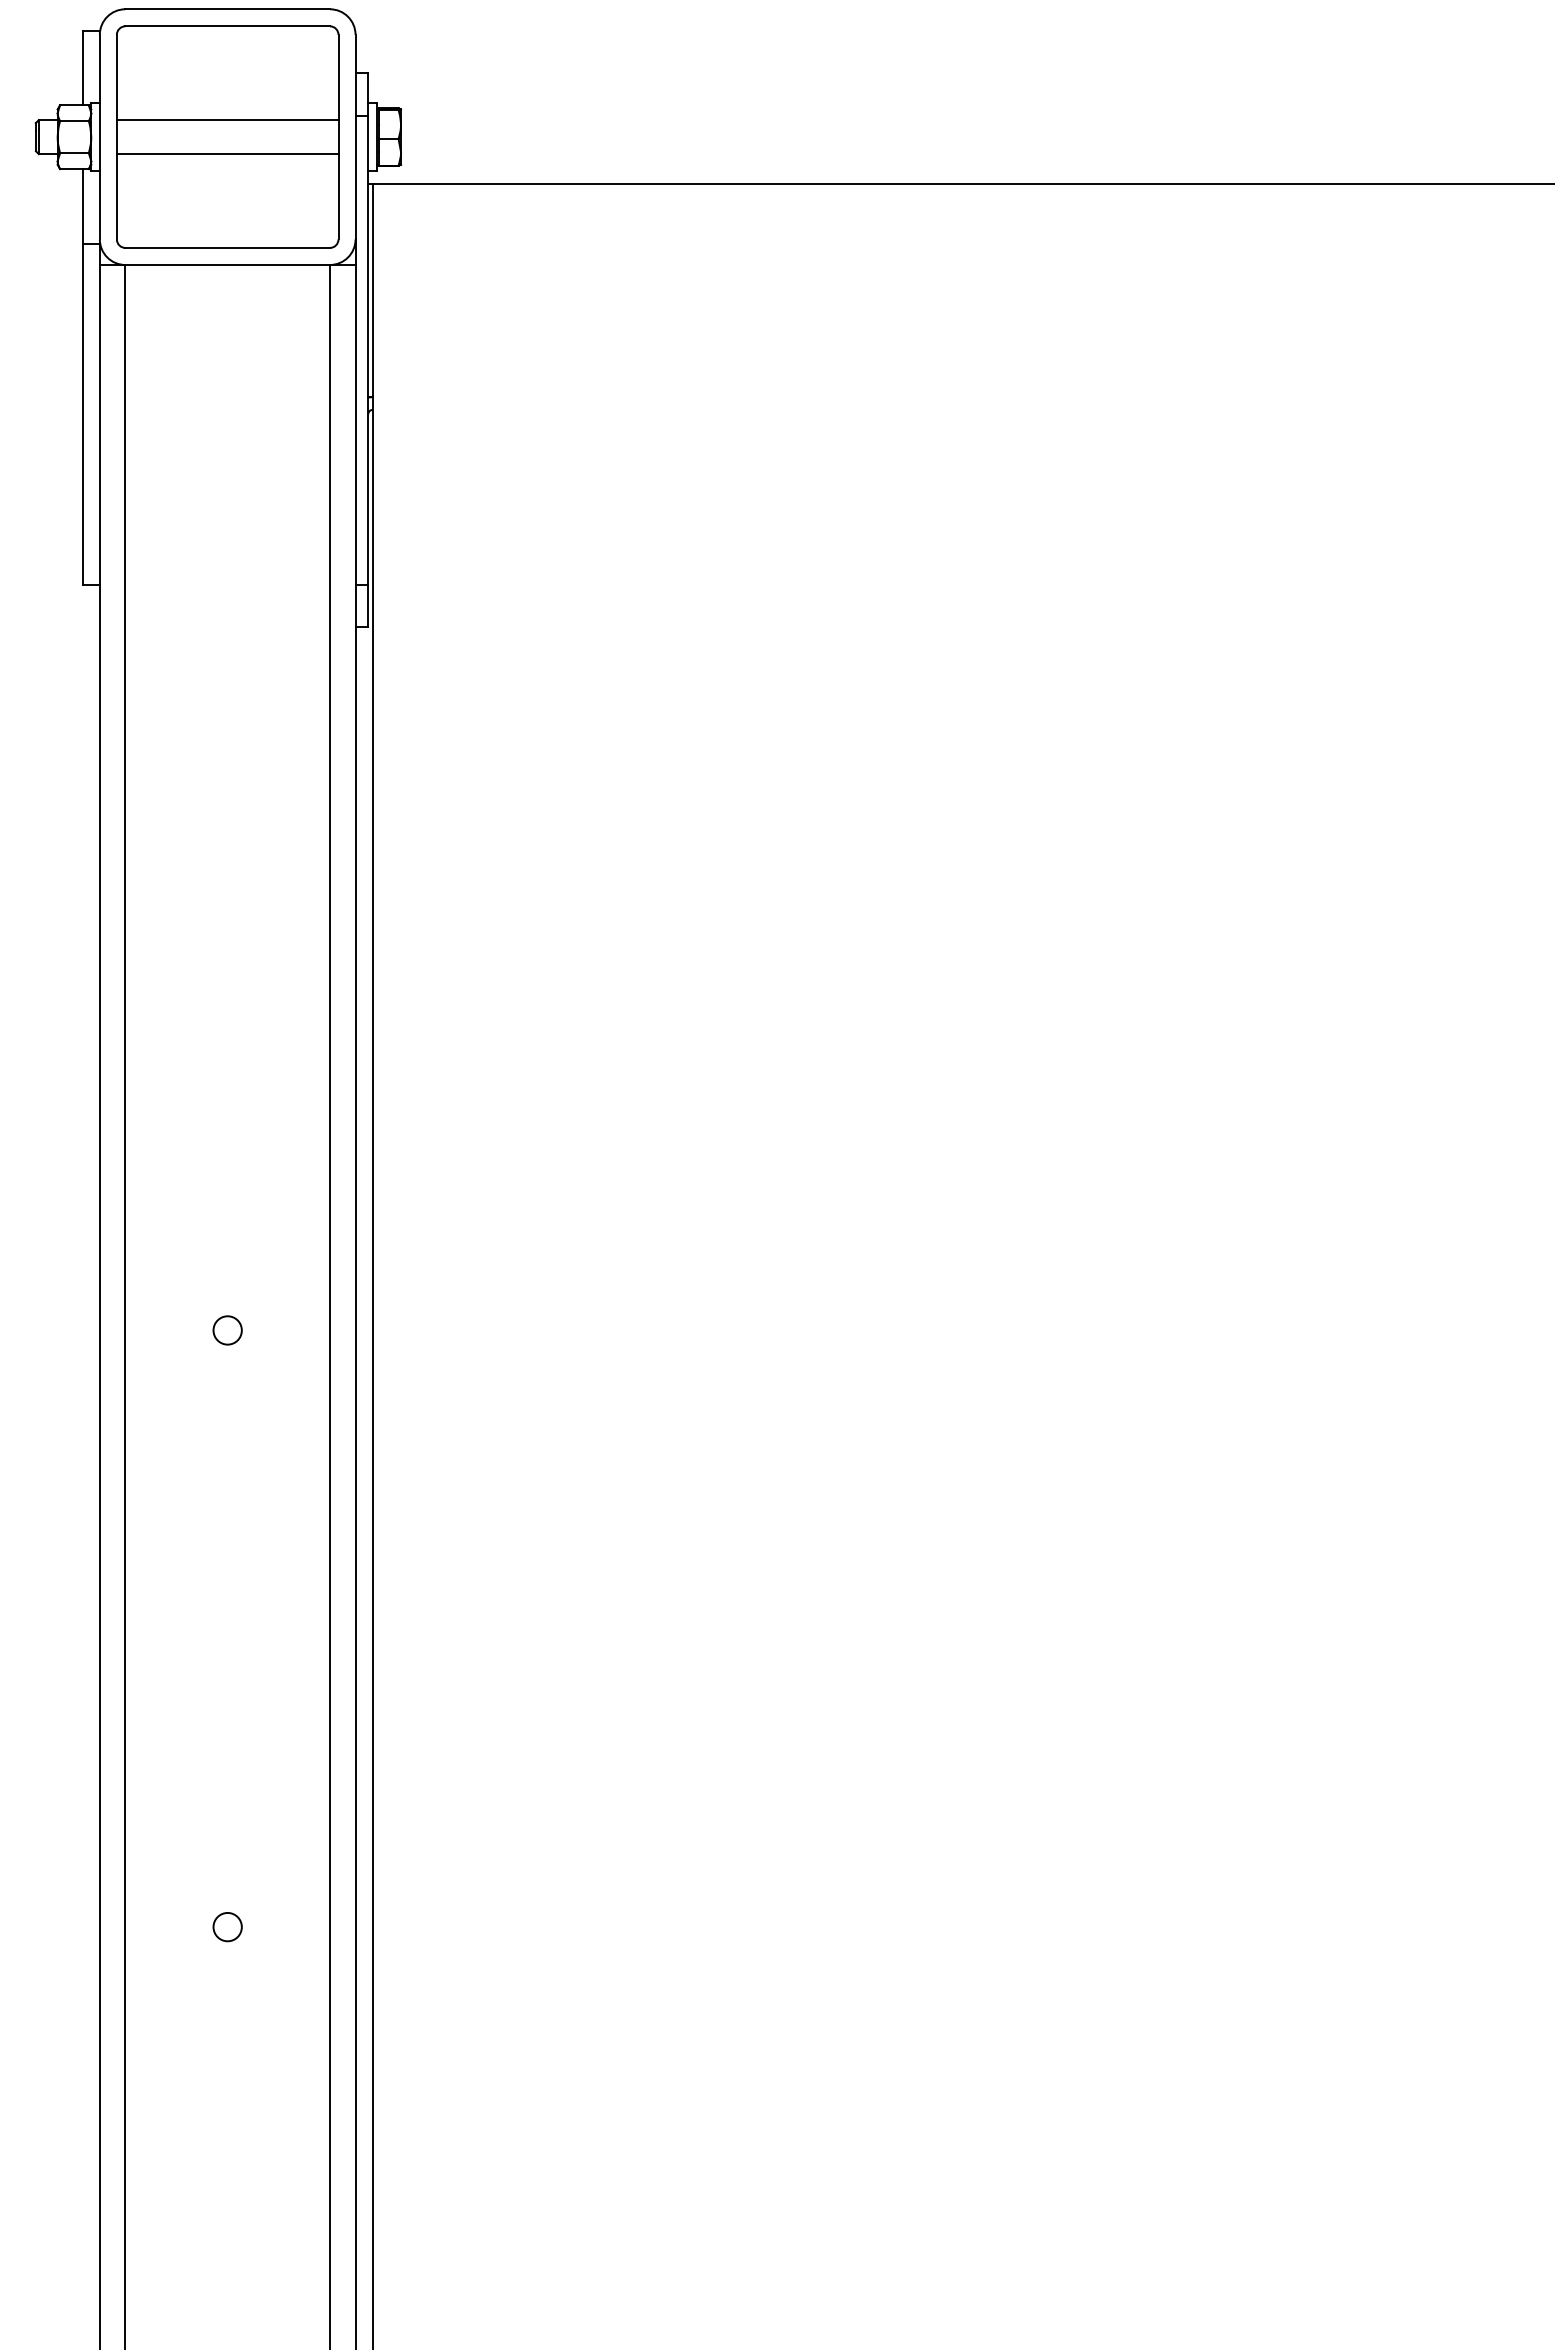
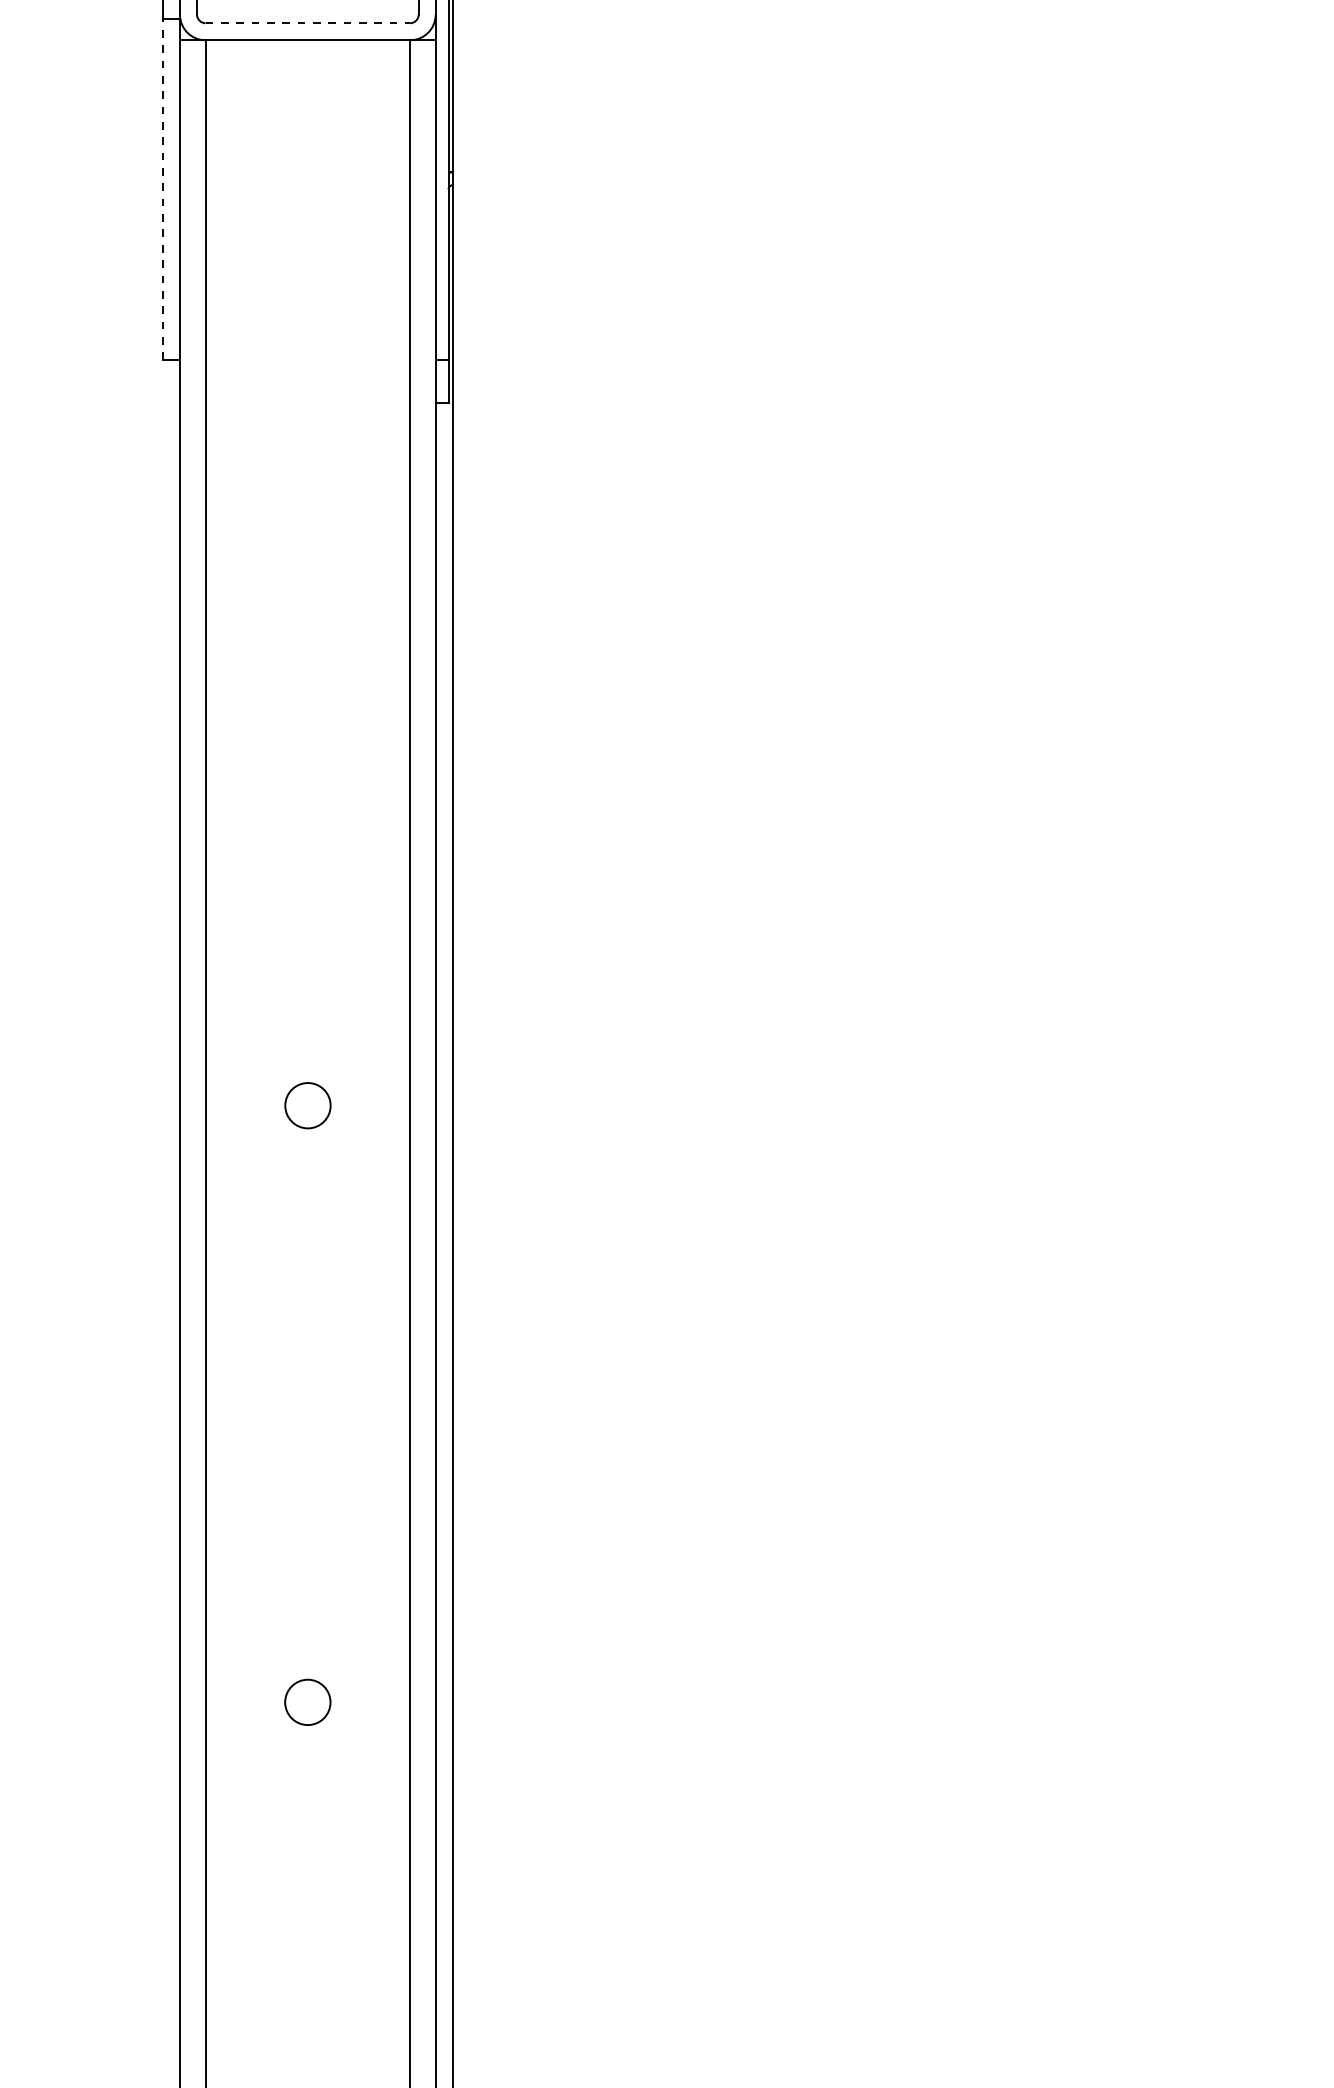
line: (228, 247) -> (308, 22), solid -> dashed
line: (82, 413) -> (162, 188), solid -> dashed
circle: (227, 1330) -> (307, 1105), size x1.6
circle: (227, 1926) -> (307, 1701), size x1.6

